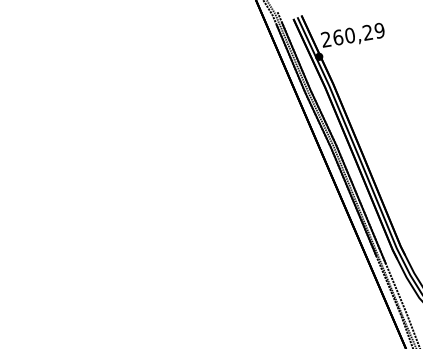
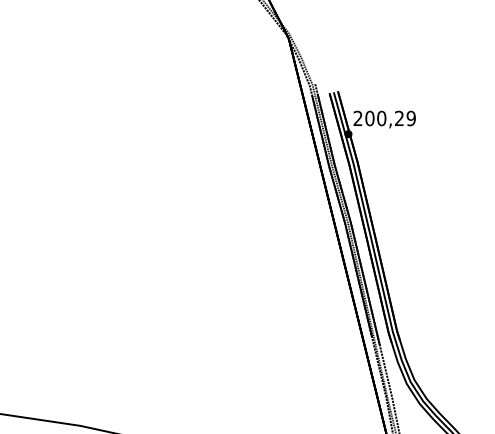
text: (337, 36) -> (369, 117), 260,29 -> 200,29

